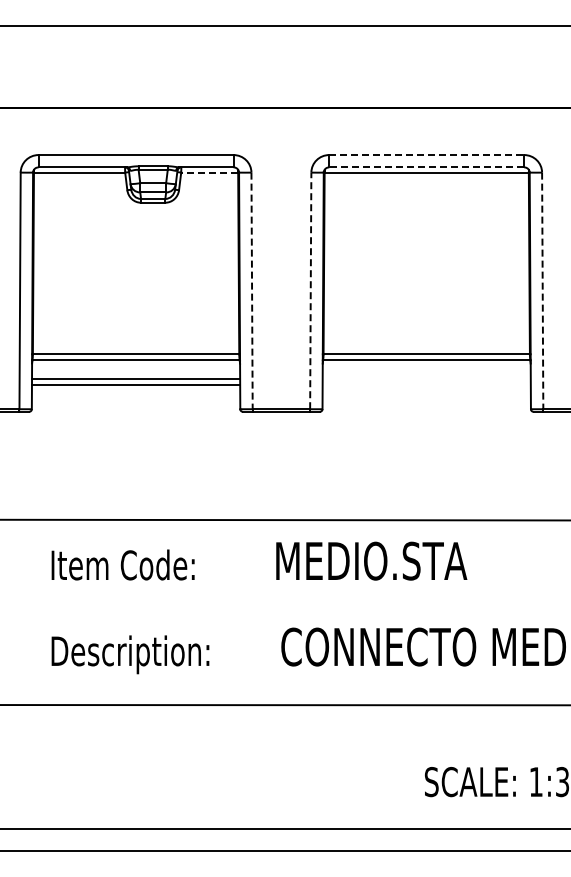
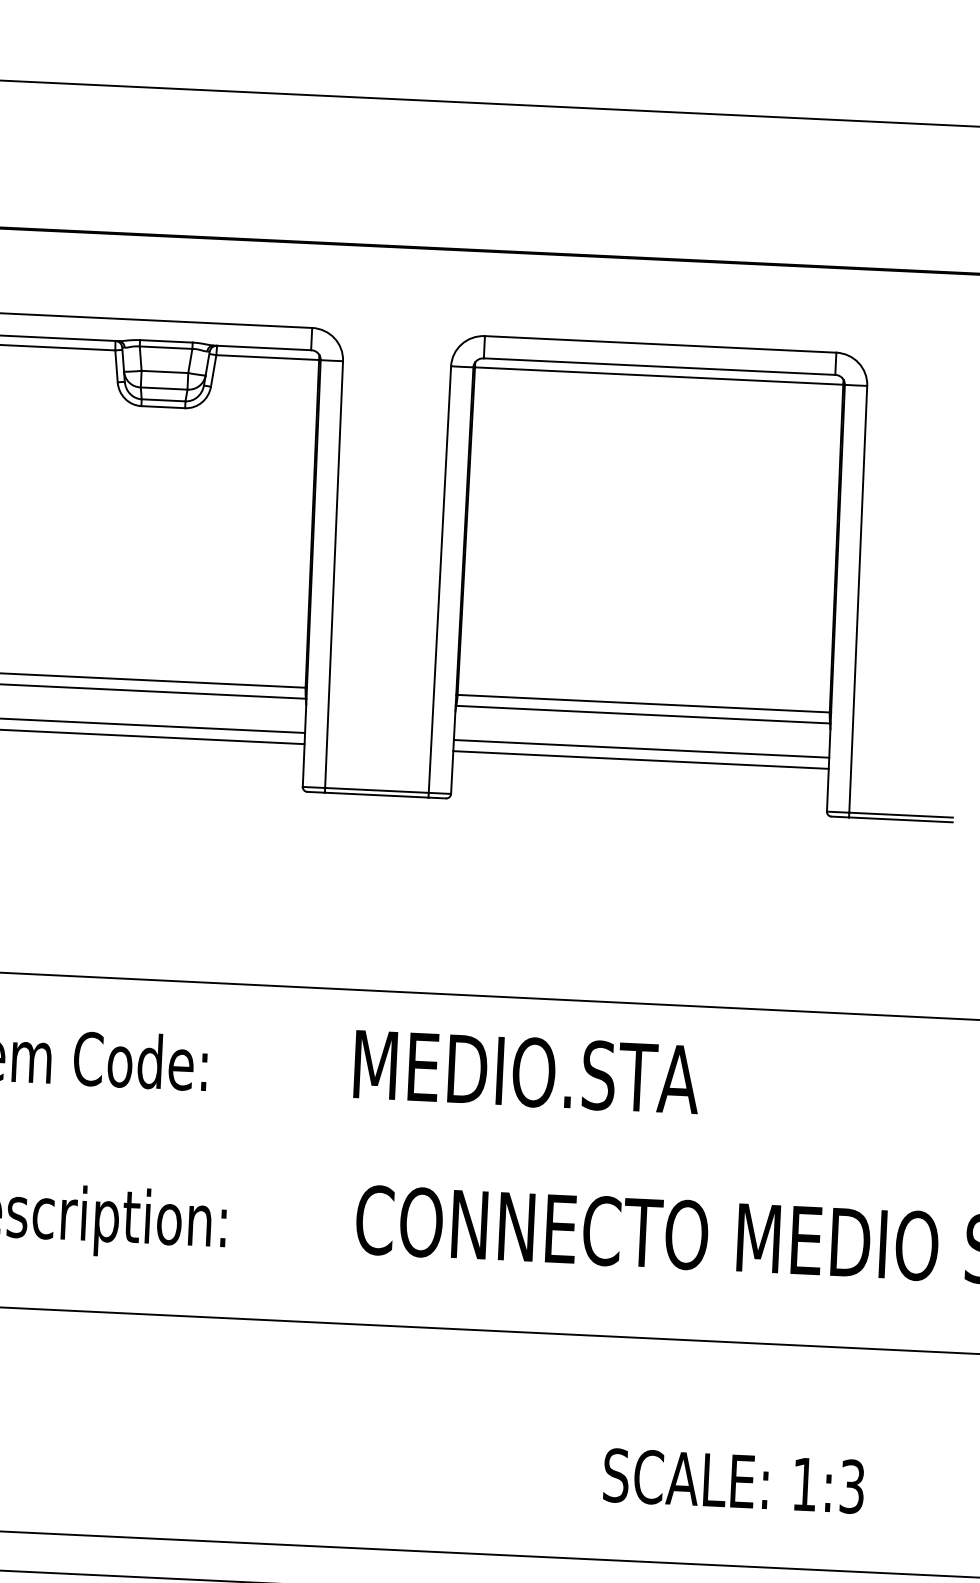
line: (427, 155) -> (661, 345), dashed -> solid
line: (426, 167) -> (659, 366), dashed -> solid
line: (209, 172) -> (267, 357), dashed -> solid
line: (310, 290) -> (439, 578), dashed -> solid
line: (252, 291) -> (334, 575), dashed -> solid
line: (542, 291) -> (857, 600), dashed -> solid
line: (426, 379) -> (641, 749), added
line: (426, 385) -> (640, 759), added

